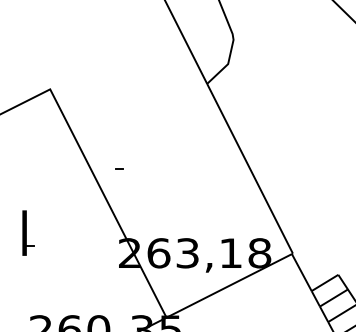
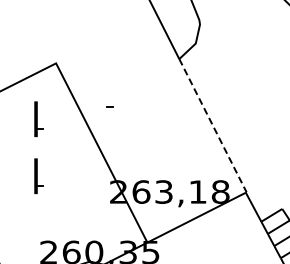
part: (27, 159) -> (38, 118), added
part: (118, 168) -> (109, 106), moved
line: (249, 168) -> (212, 125), solid -> dashed

